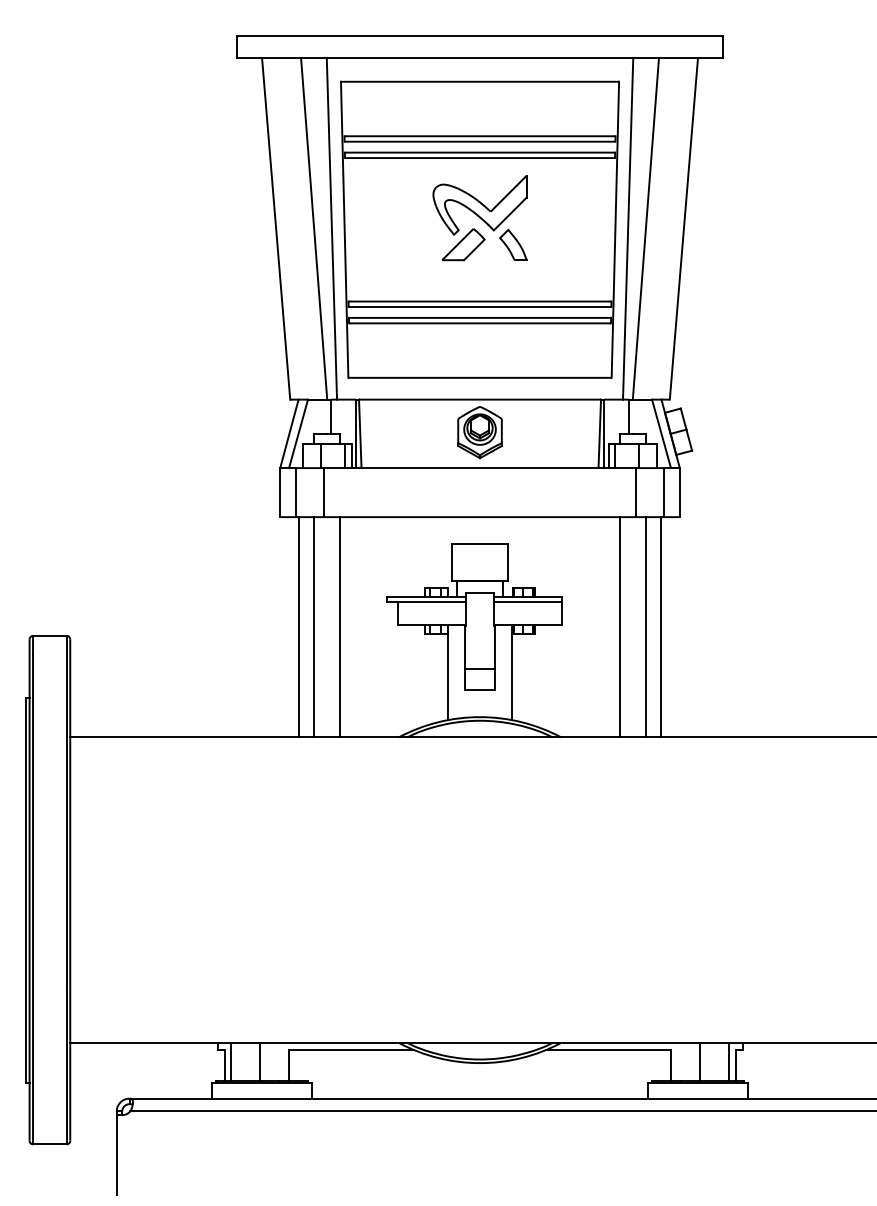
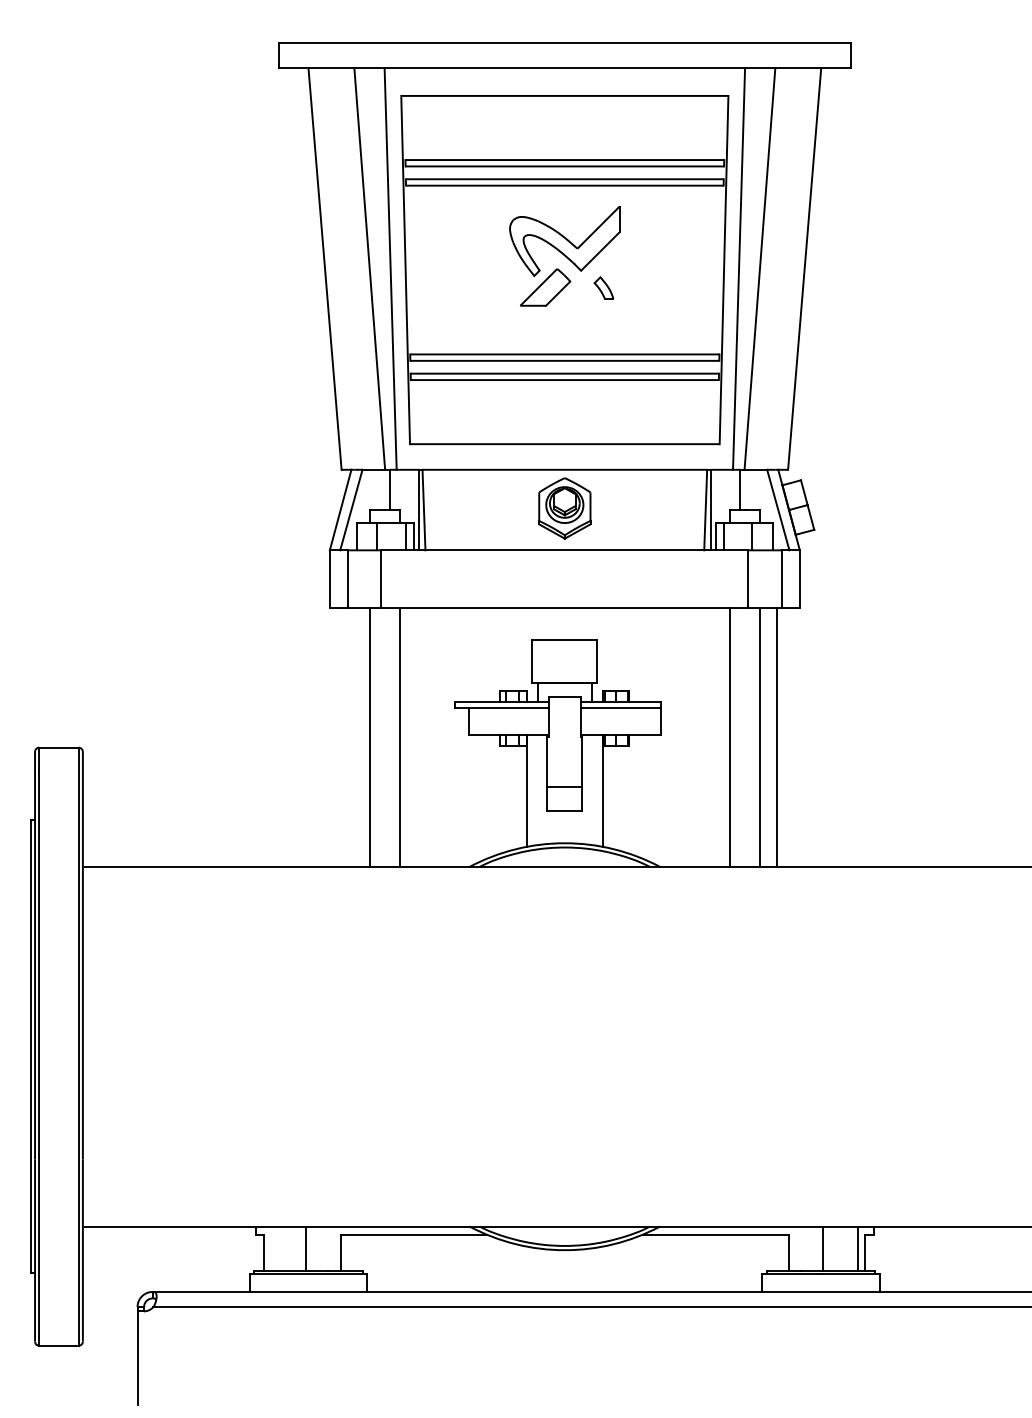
part: (512, 244) -> (603, 287), size x0.6
line: (299, 627) -> (352, 737), removed
line: (231, 1061) -> (272, 1248), removed

